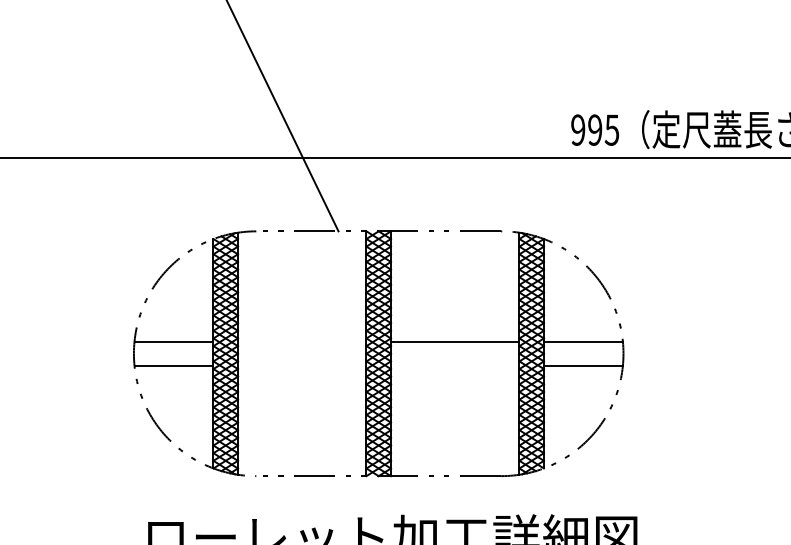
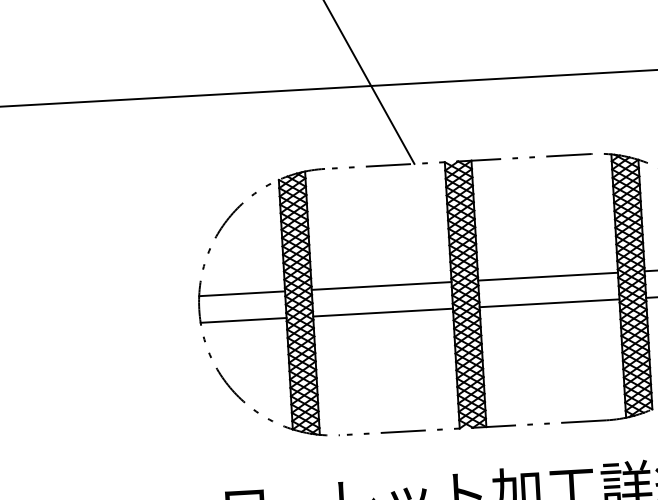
line: (301, 341) -> (380, 286), added
line: (301, 365) -> (382, 312), added
line: (454, 365) -> (548, 302), added

